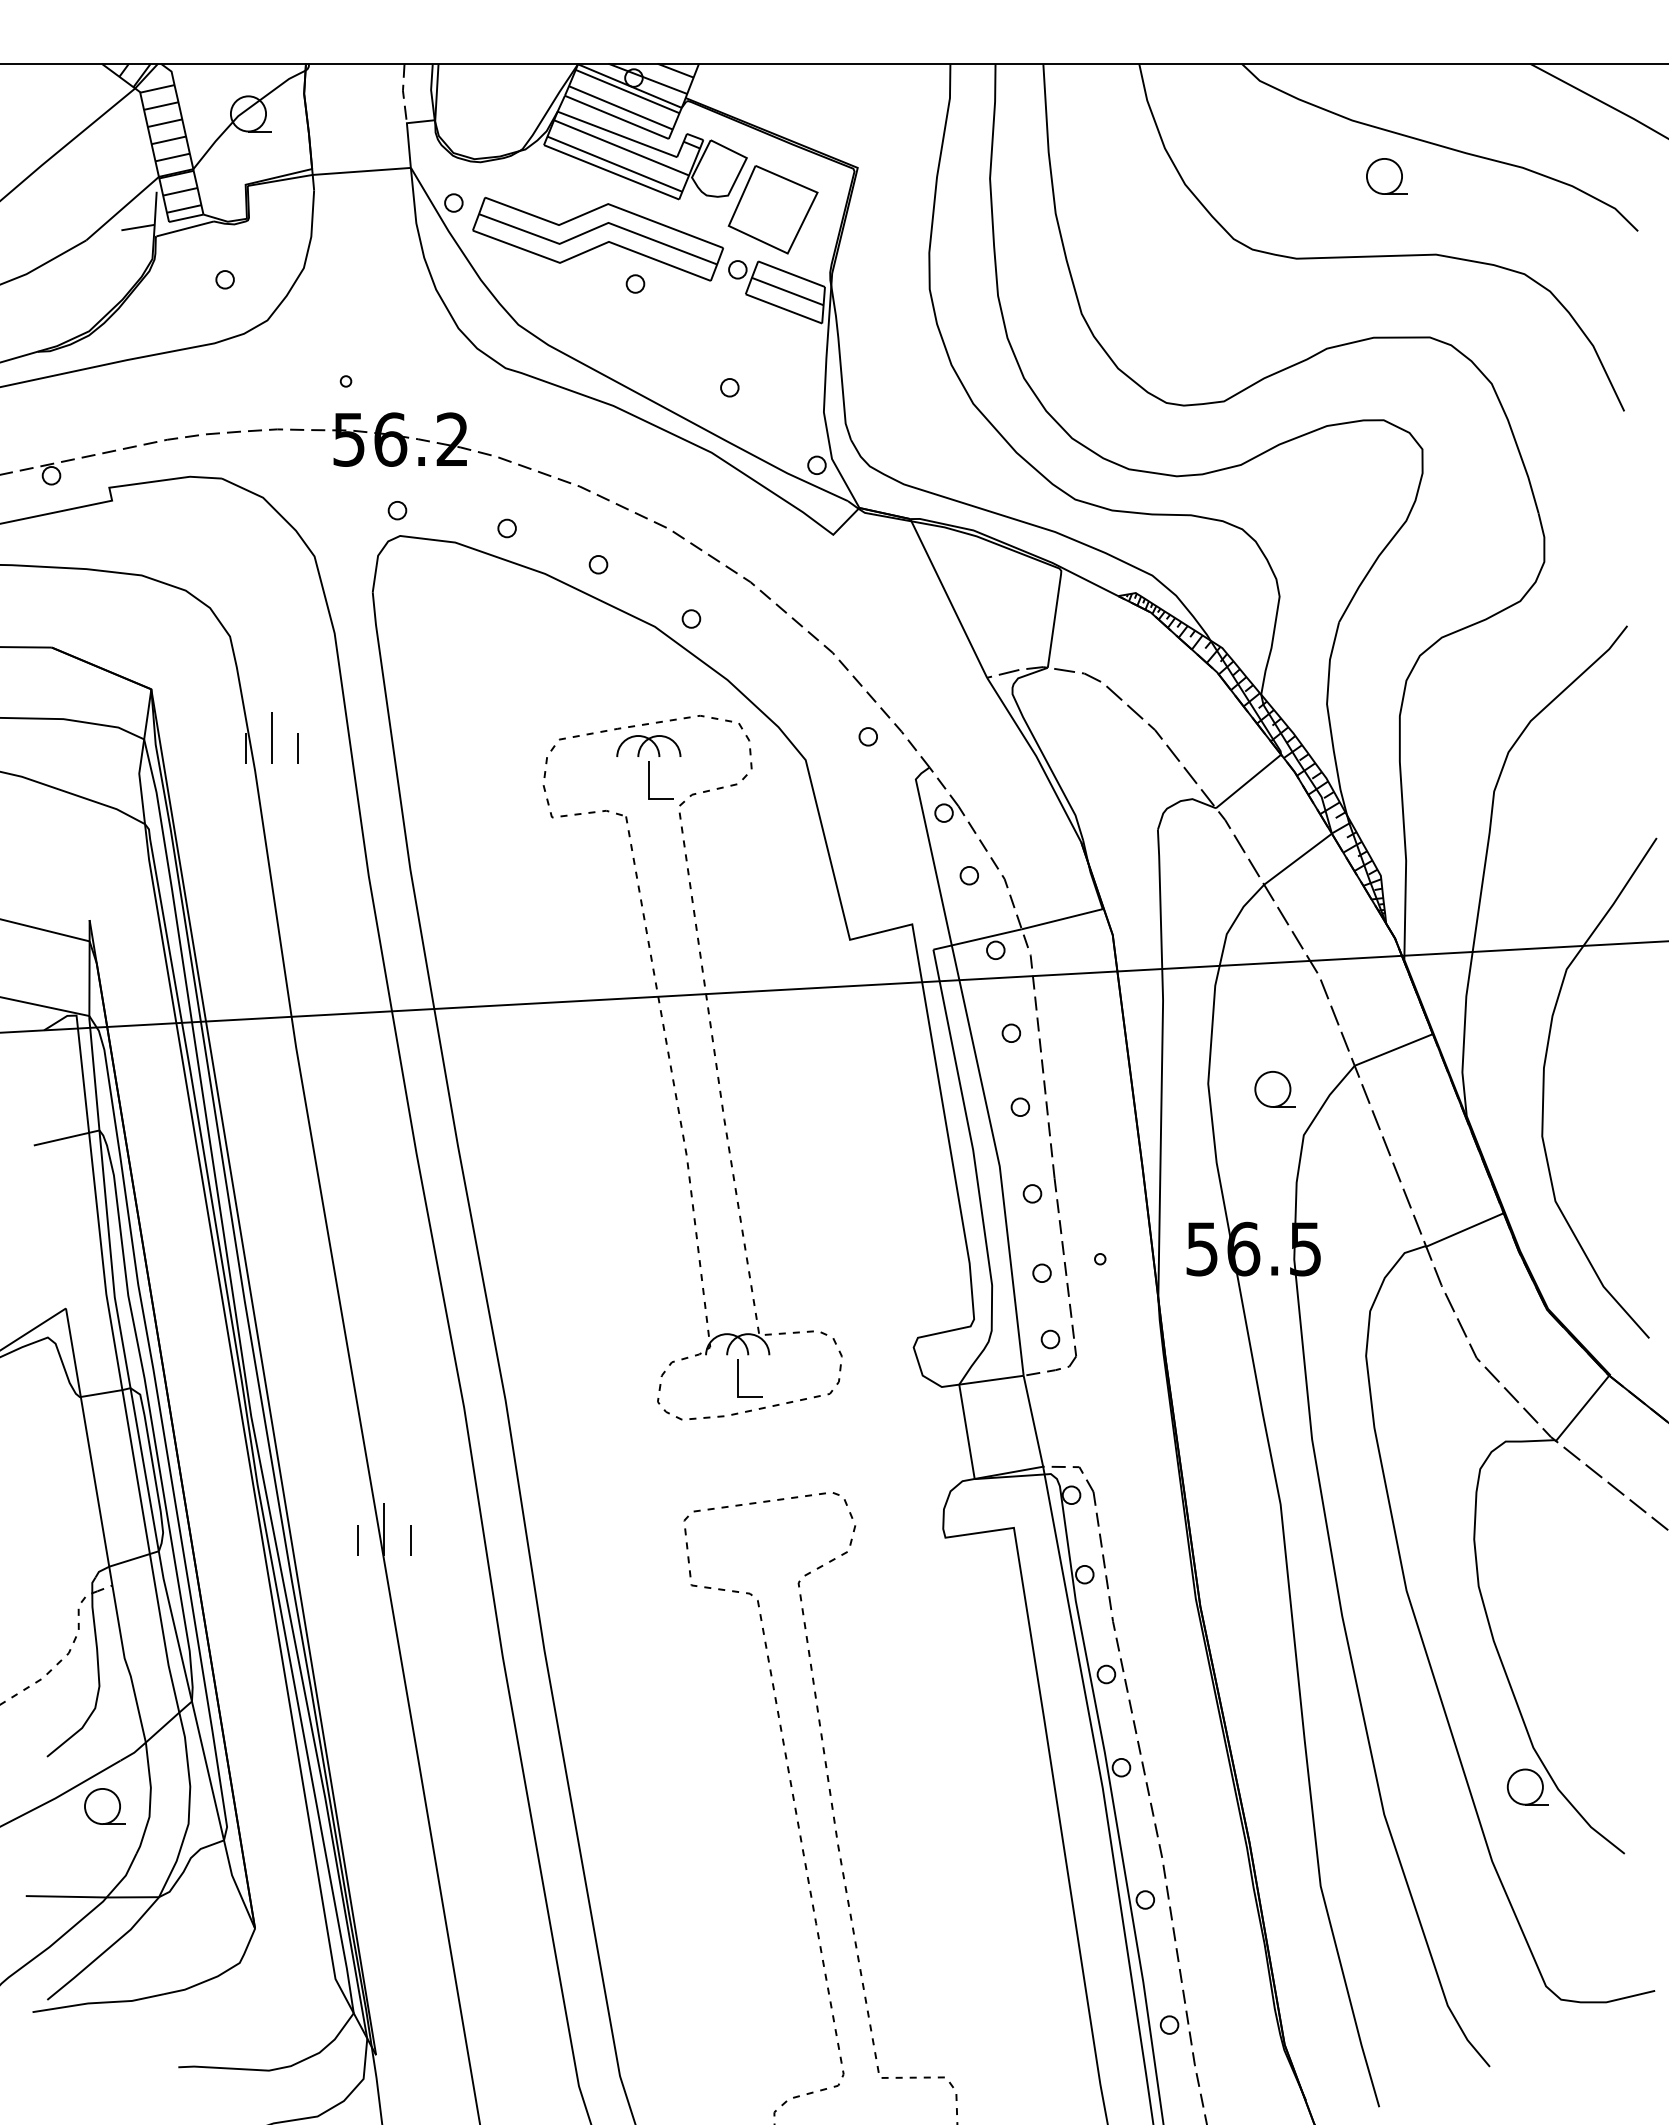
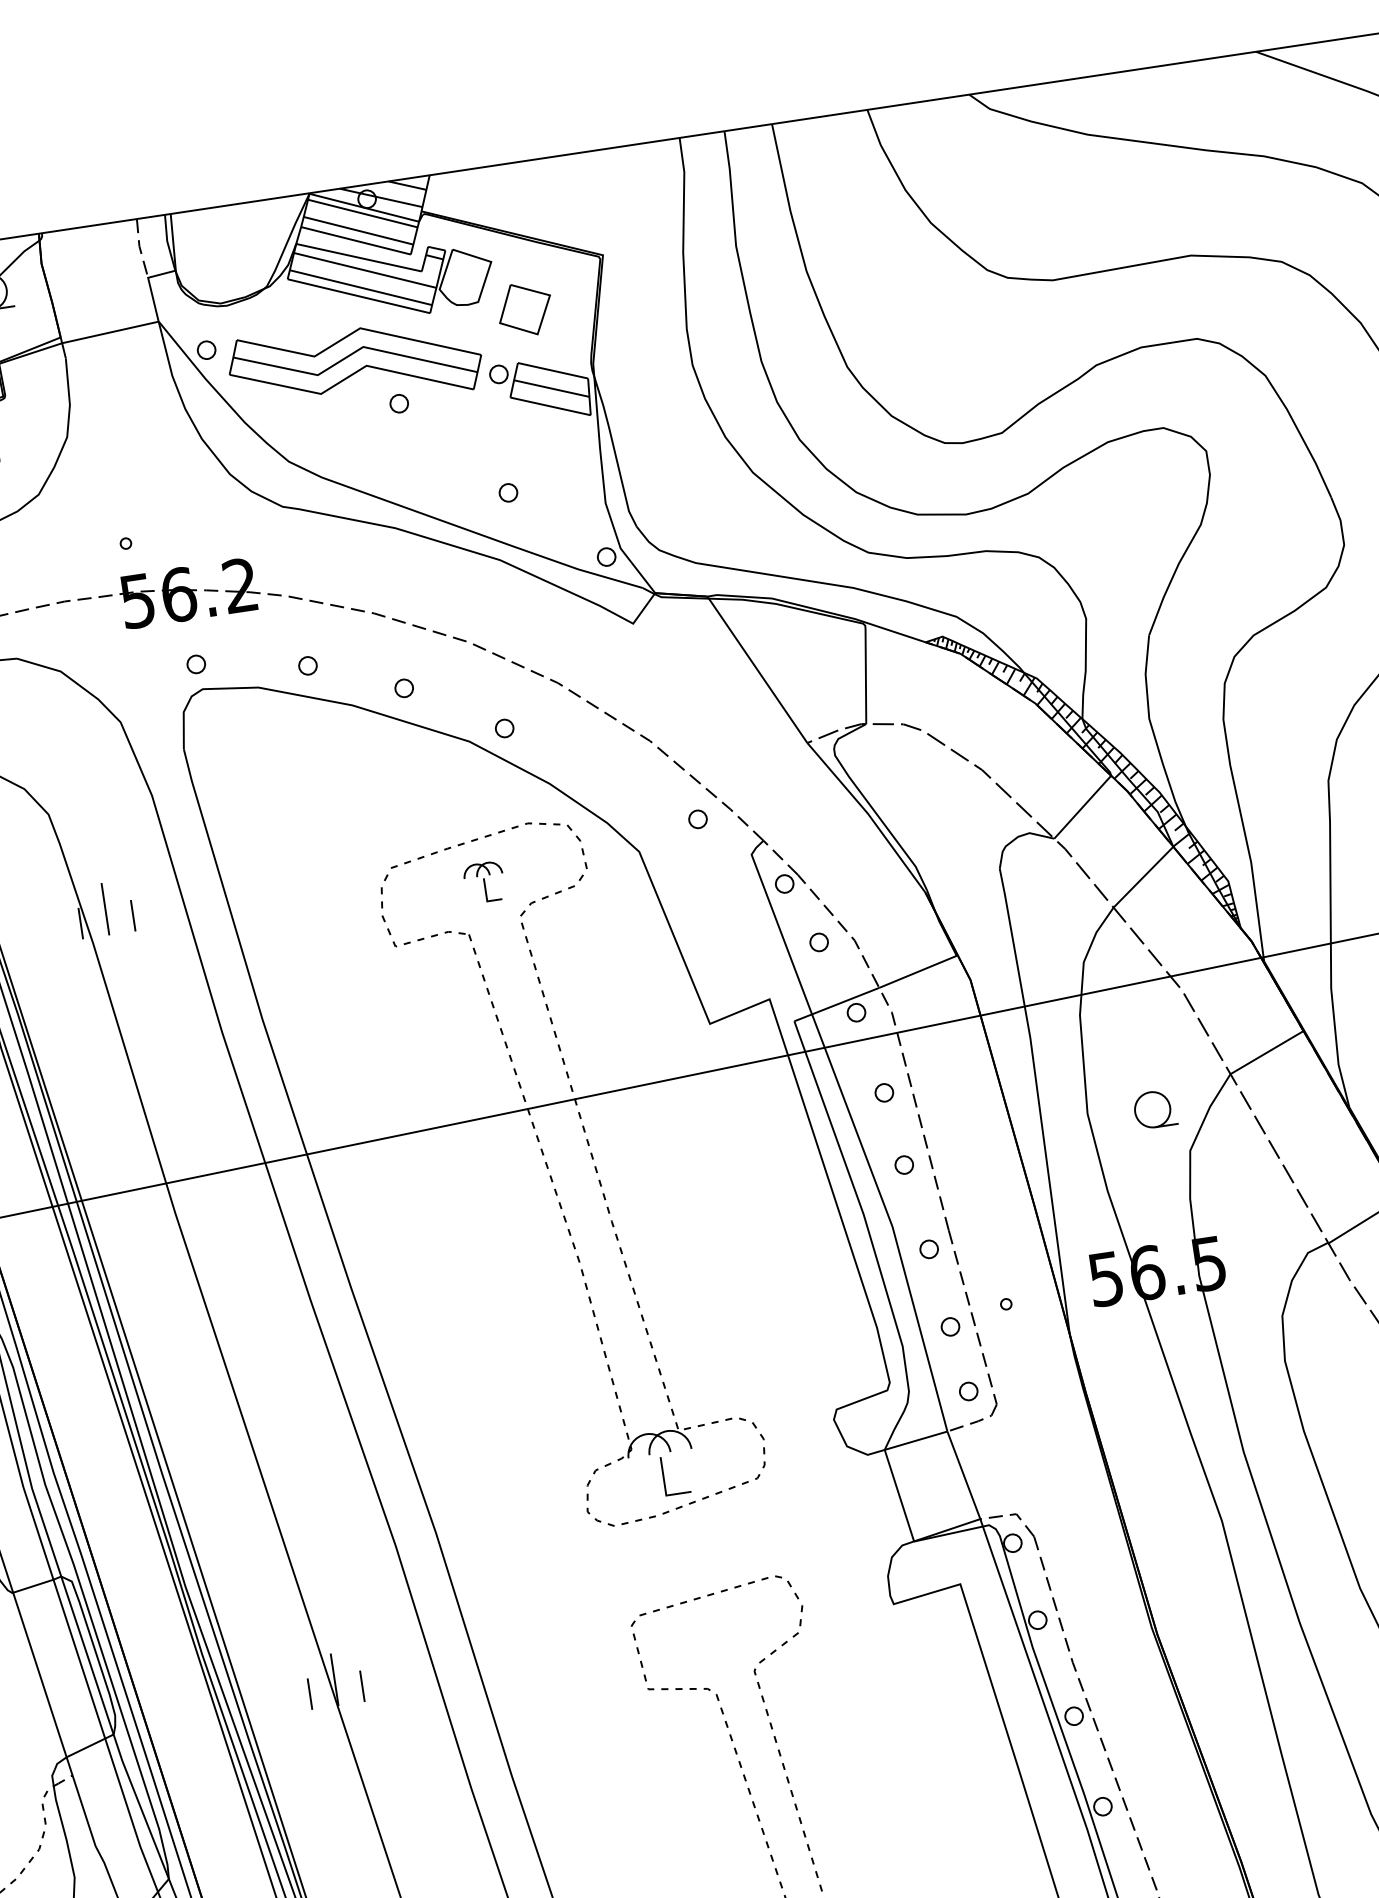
part: (1386, 176) -> (1129, 185), removed
part: (772, 209) -> (524, 309), size x0.6
part: (648, 767) -> (484, 882), size x0.6

